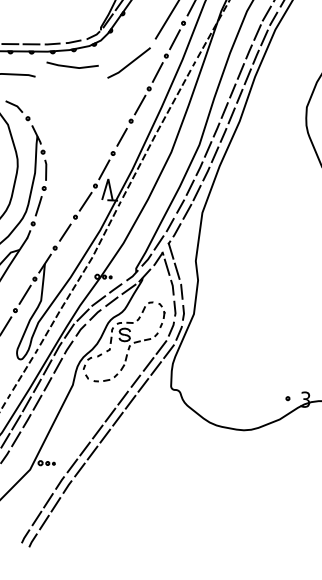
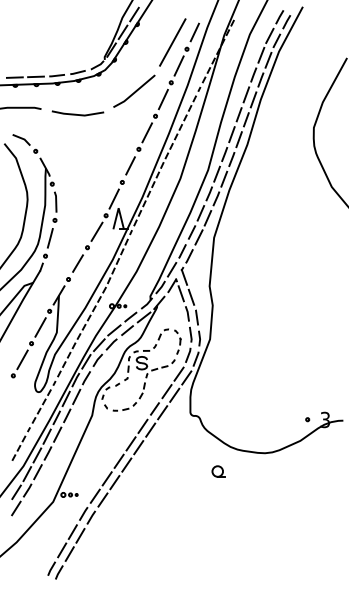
line: (71, 65) -> (76, 113), moved
part: (196, 446) -> (218, 471), added

